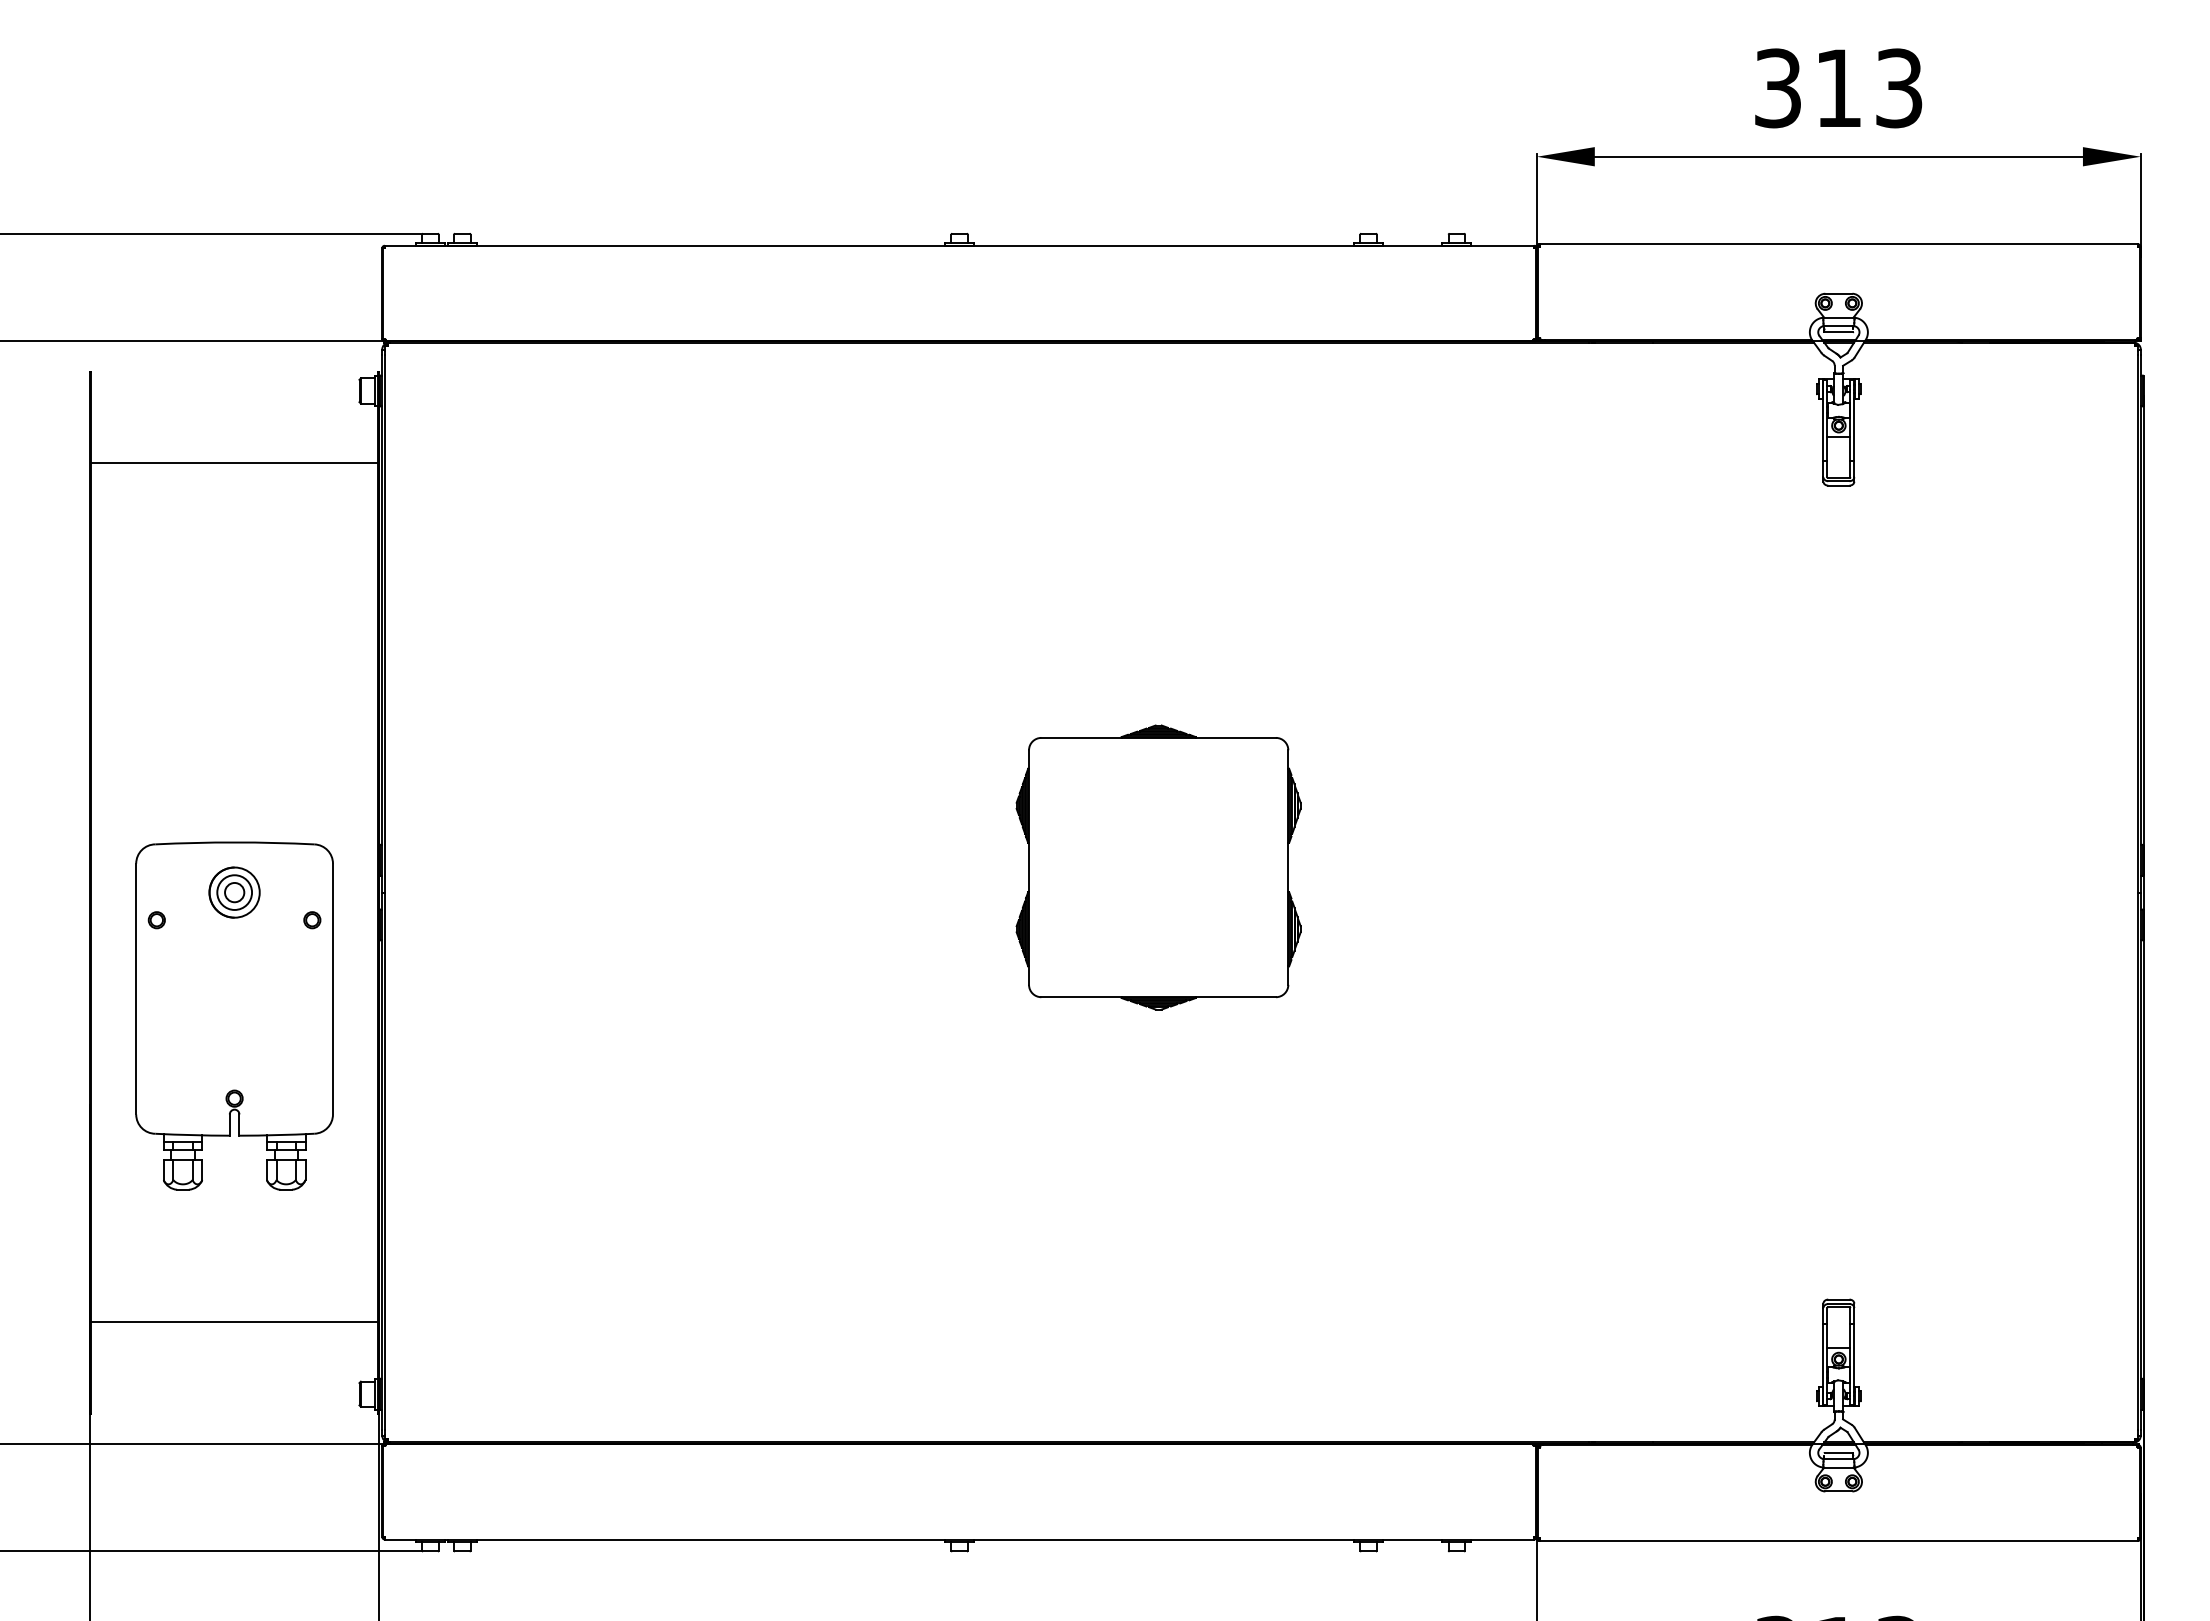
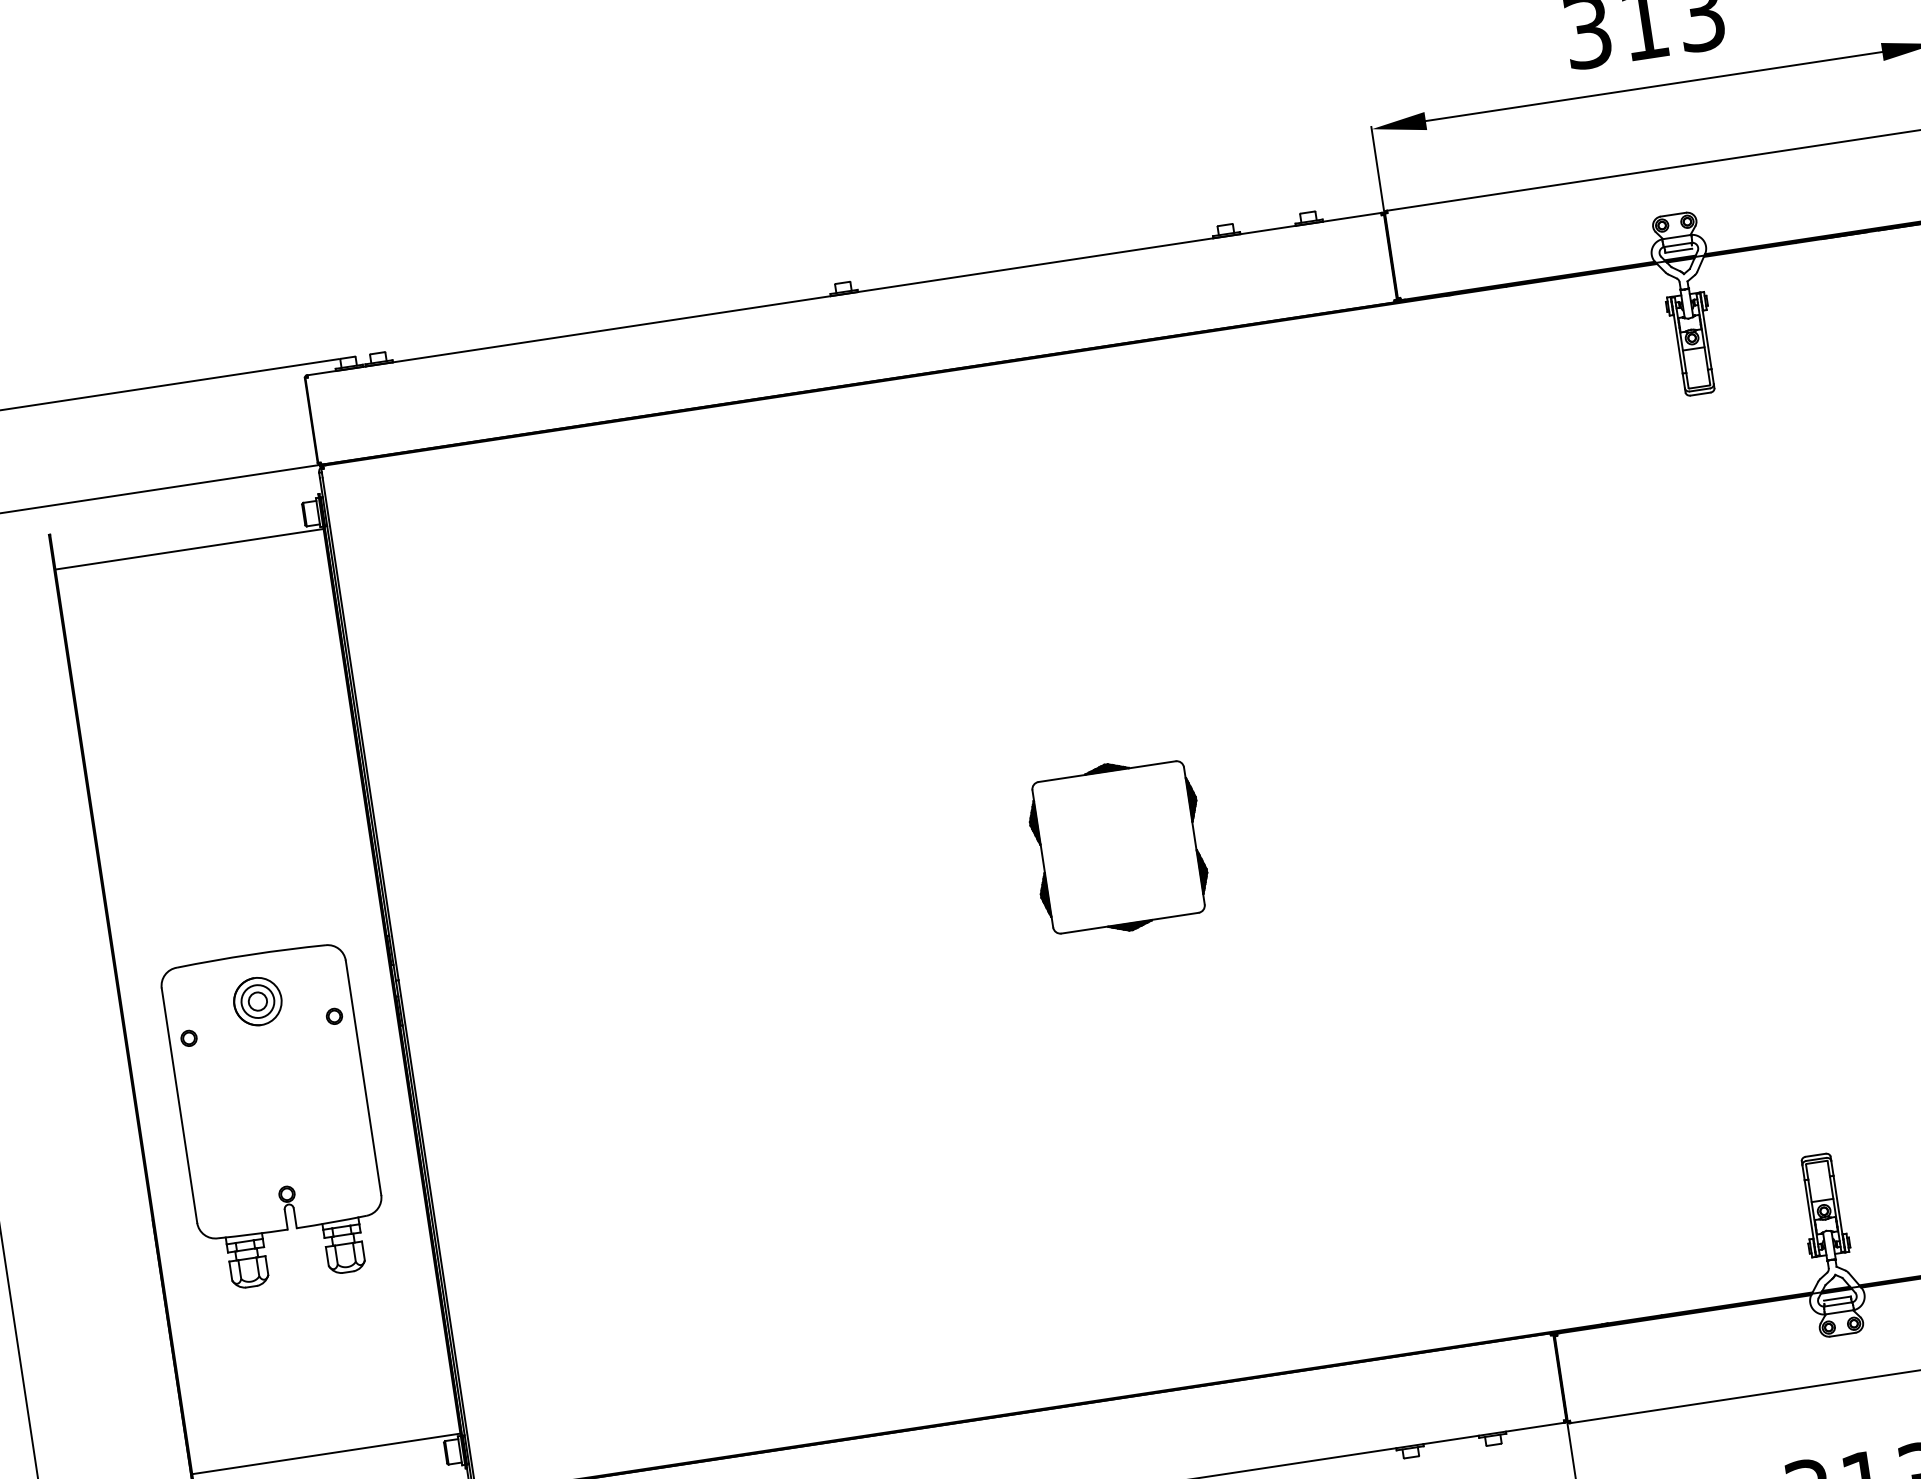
line: (234, 462) -> (189, 548), moved
part: (1158, 867) -> (1118, 847), size x0.62
line: (234, 1322) -> (326, 1454), moved

